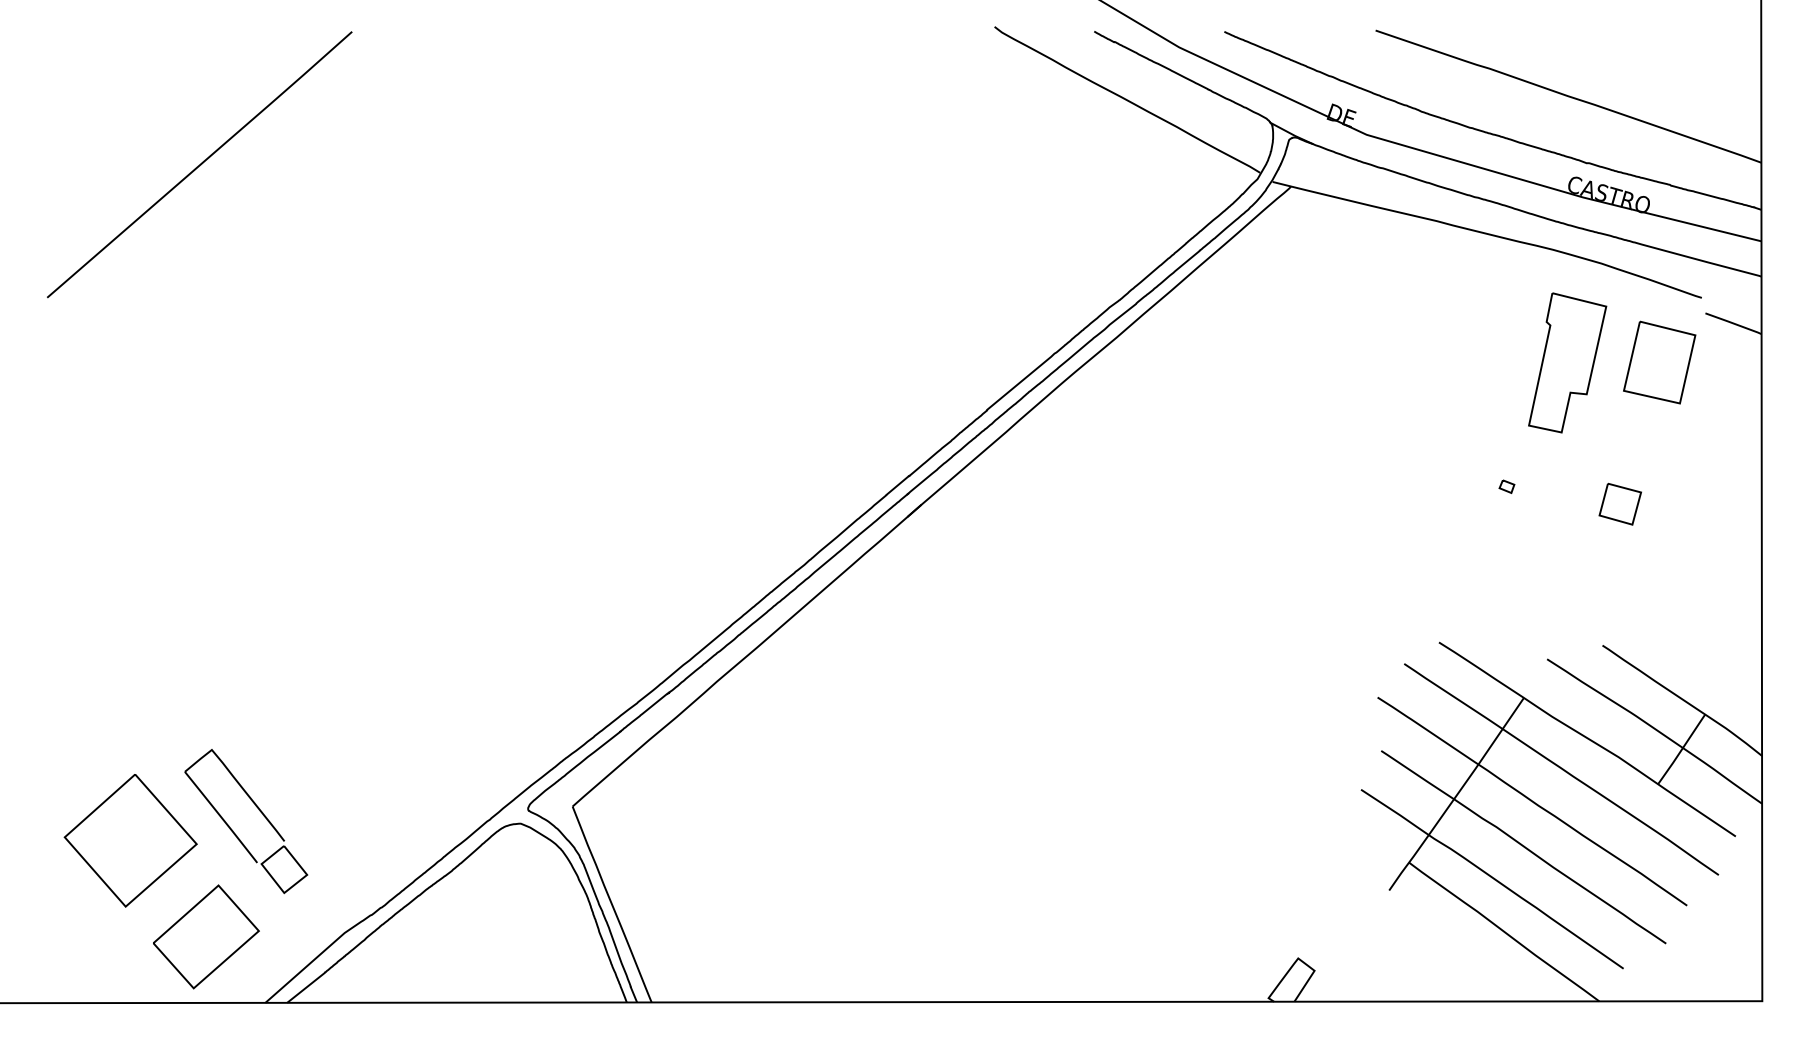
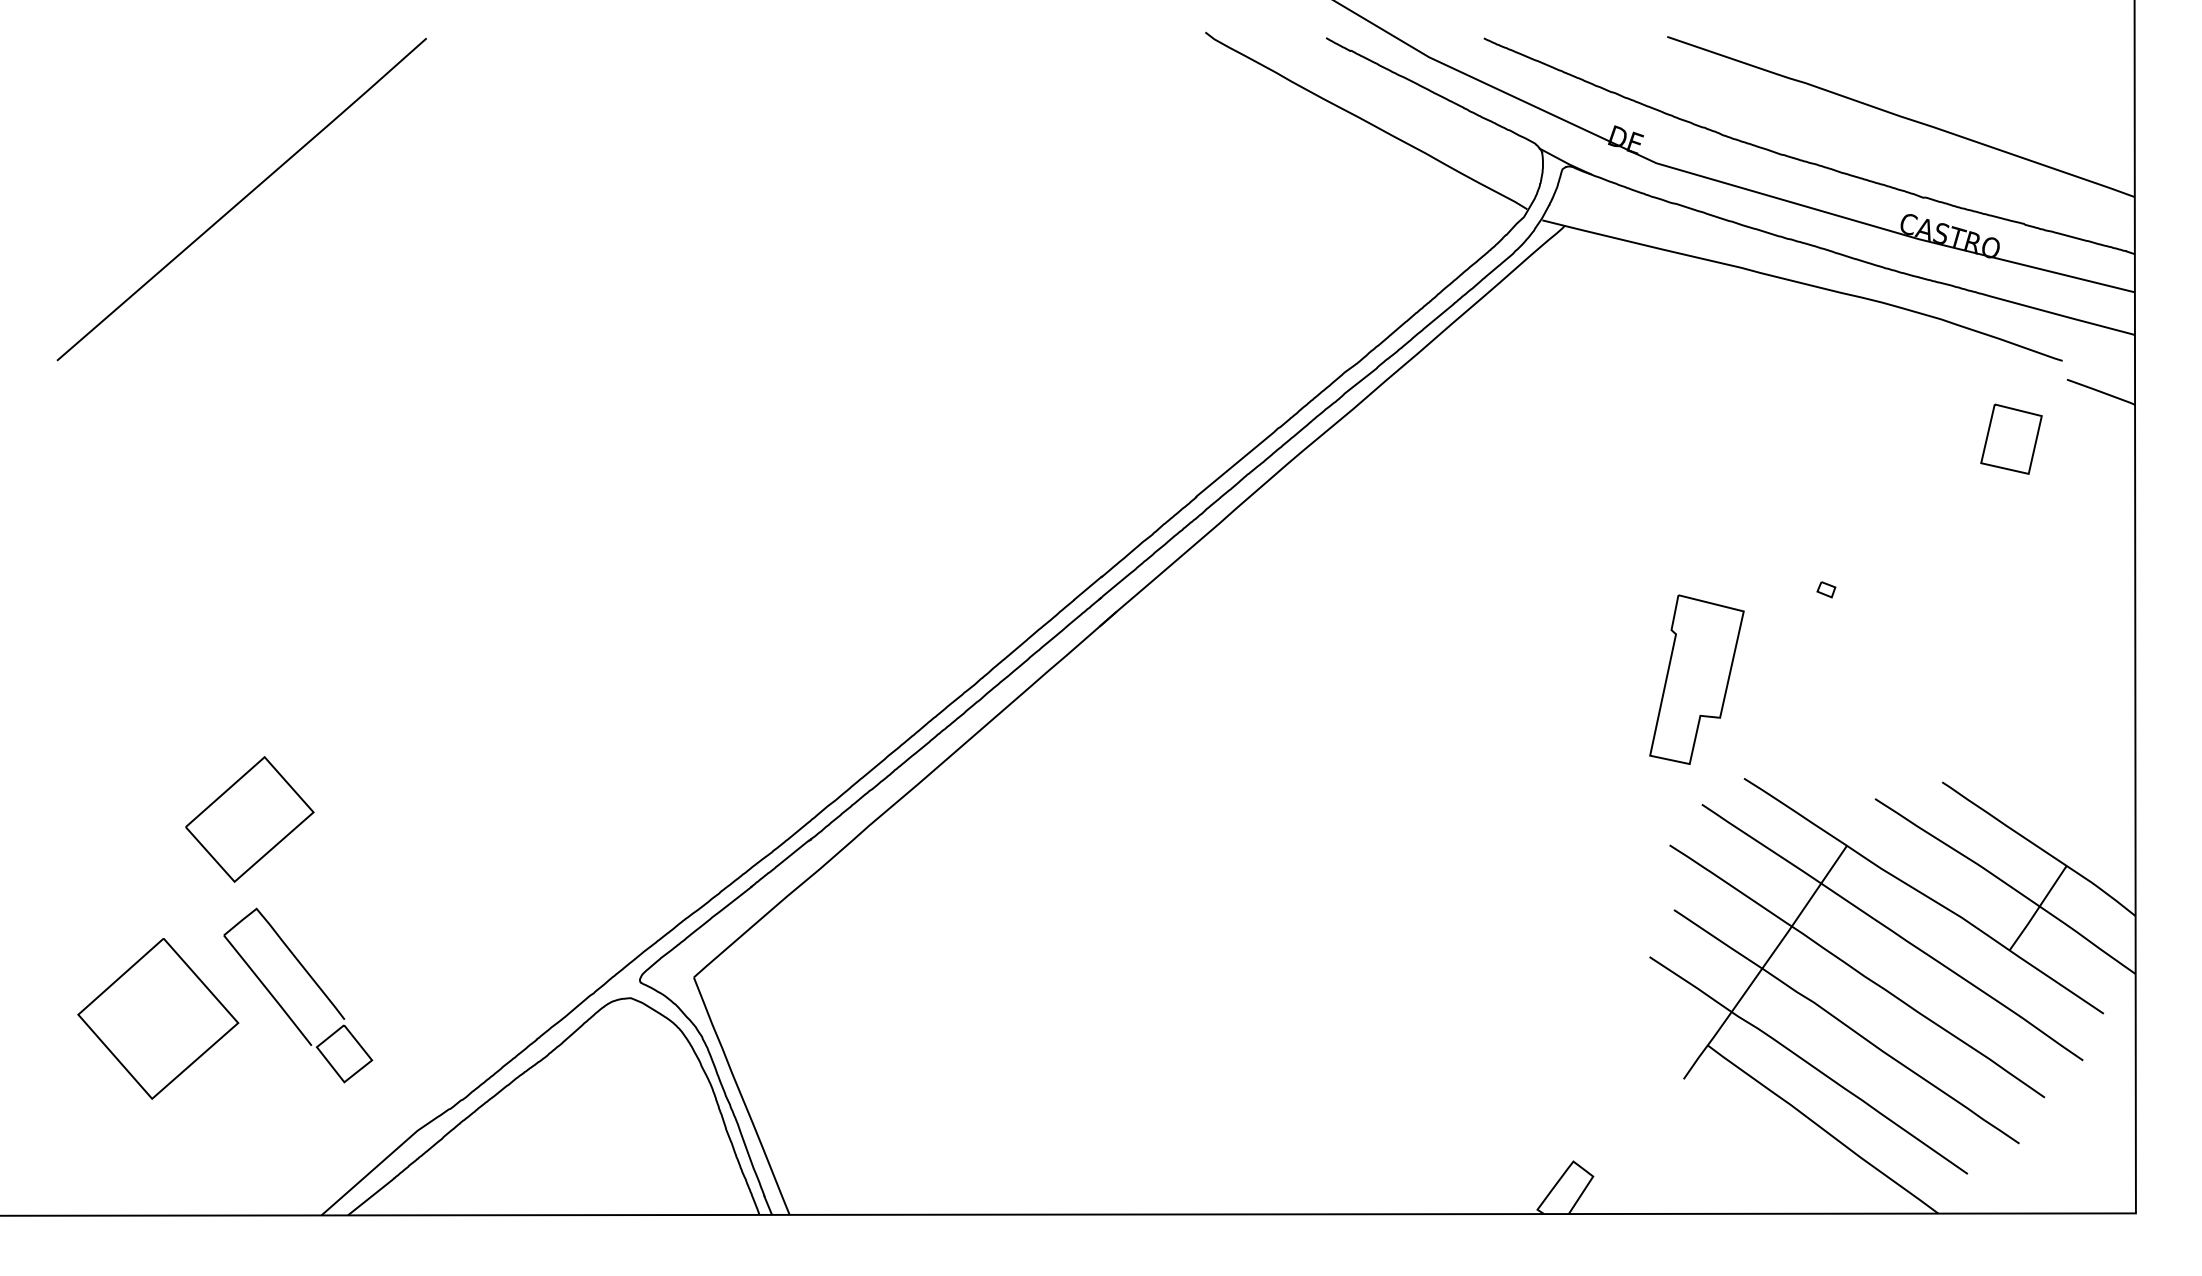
part: (1659, 361) -> (2011, 438), size x0.7
part: (1567, 362) -> (1696, 679), moved
part: (1620, 503) -> (1963, 610), removed
part: (206, 936) -> (249, 819), moved

